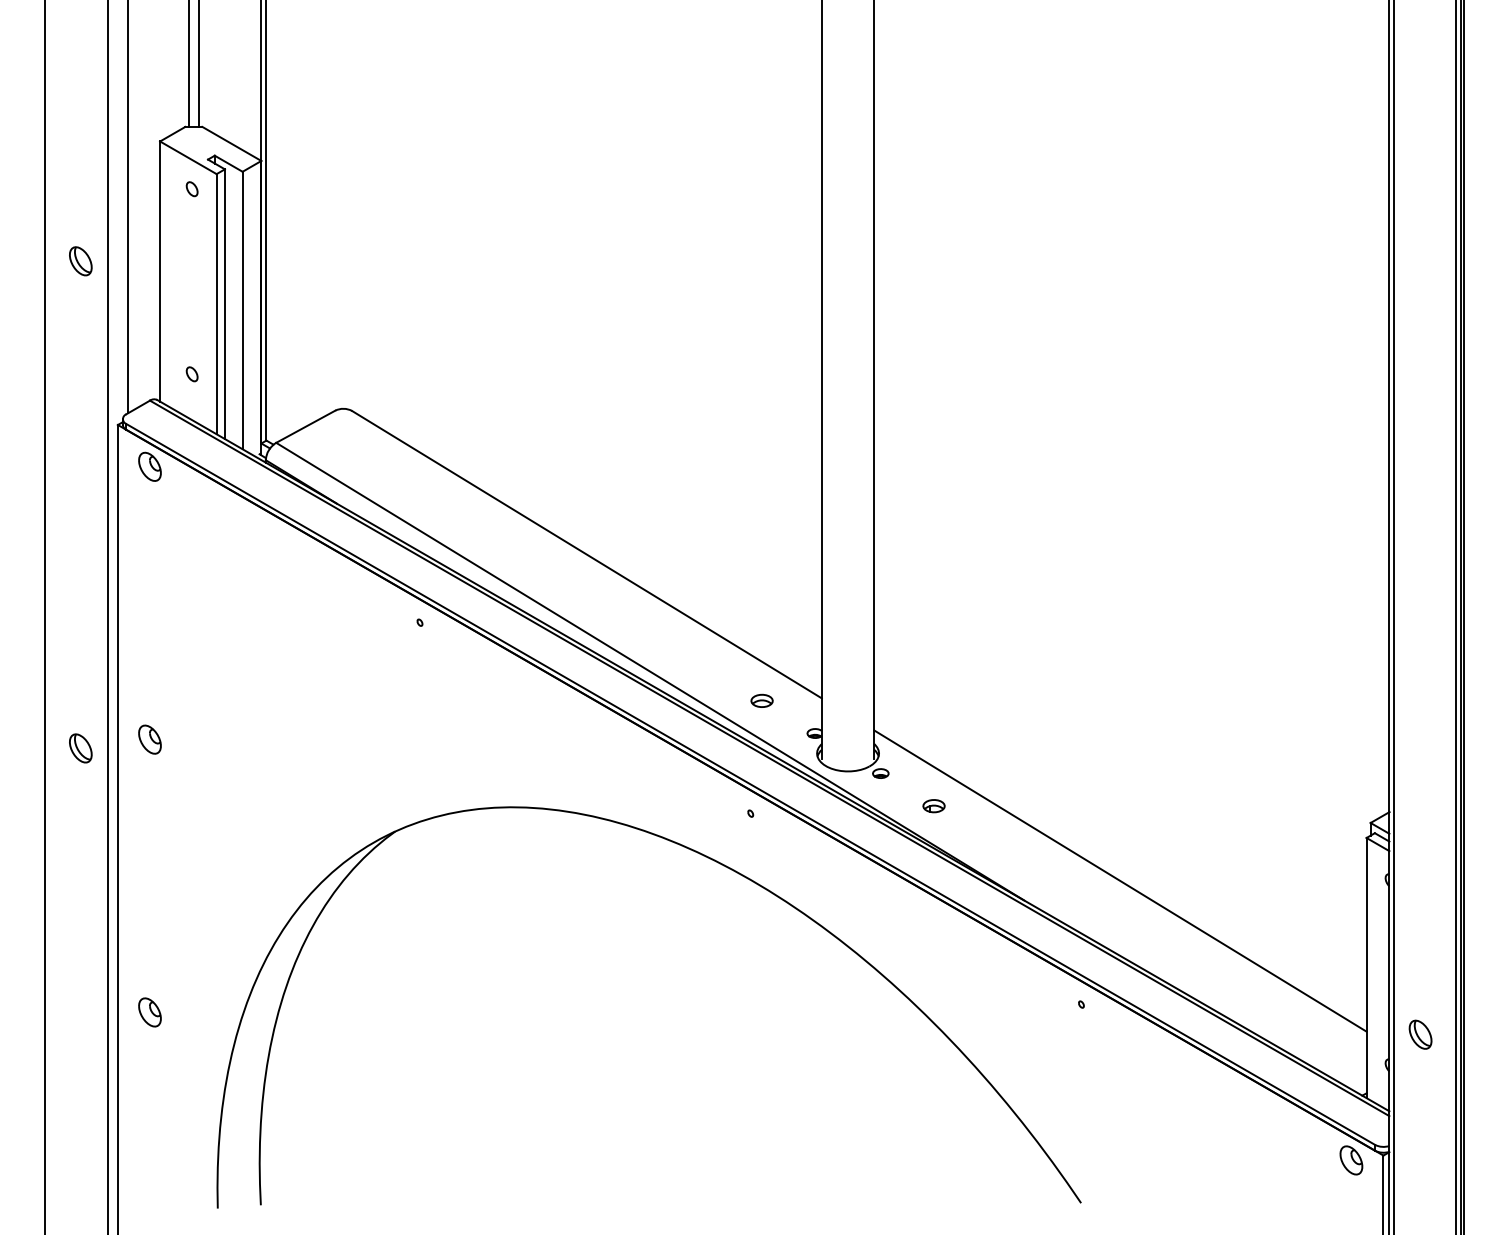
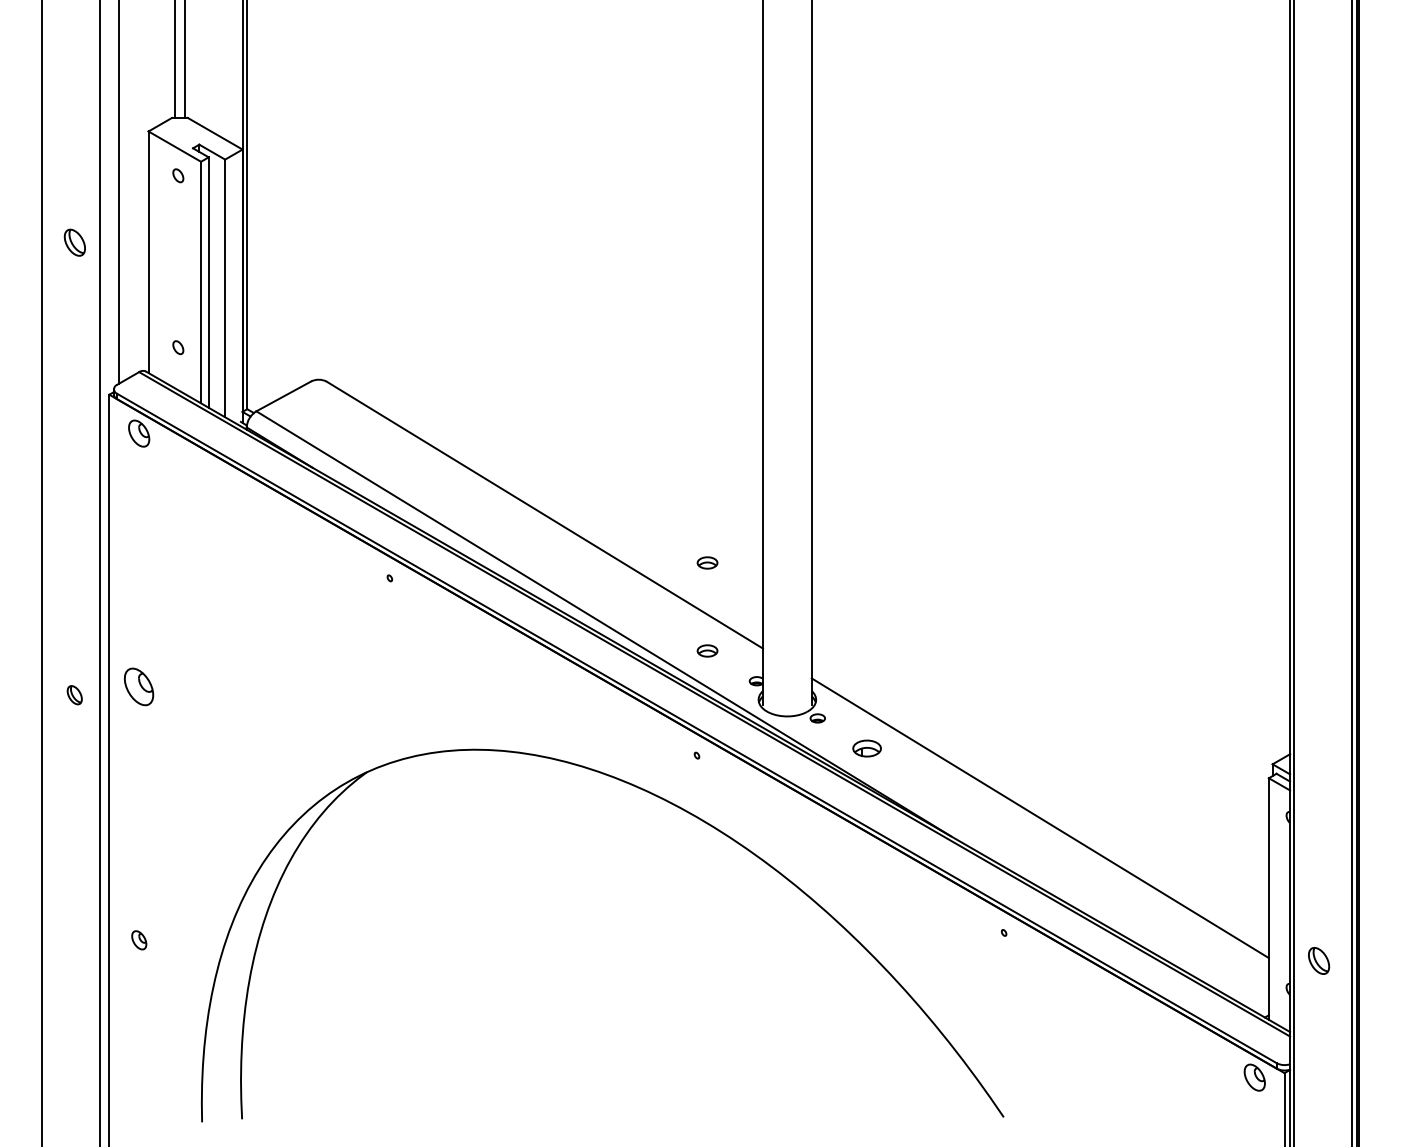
part: (762, 605) -> (707, 562), added
part: (150, 739) -> (139, 686), size x1.4
part: (80, 748) -> (74, 695), size x0.7
part: (934, 805) -> (867, 748), size x1.4
part: (150, 1012) -> (139, 940), size x0.7

